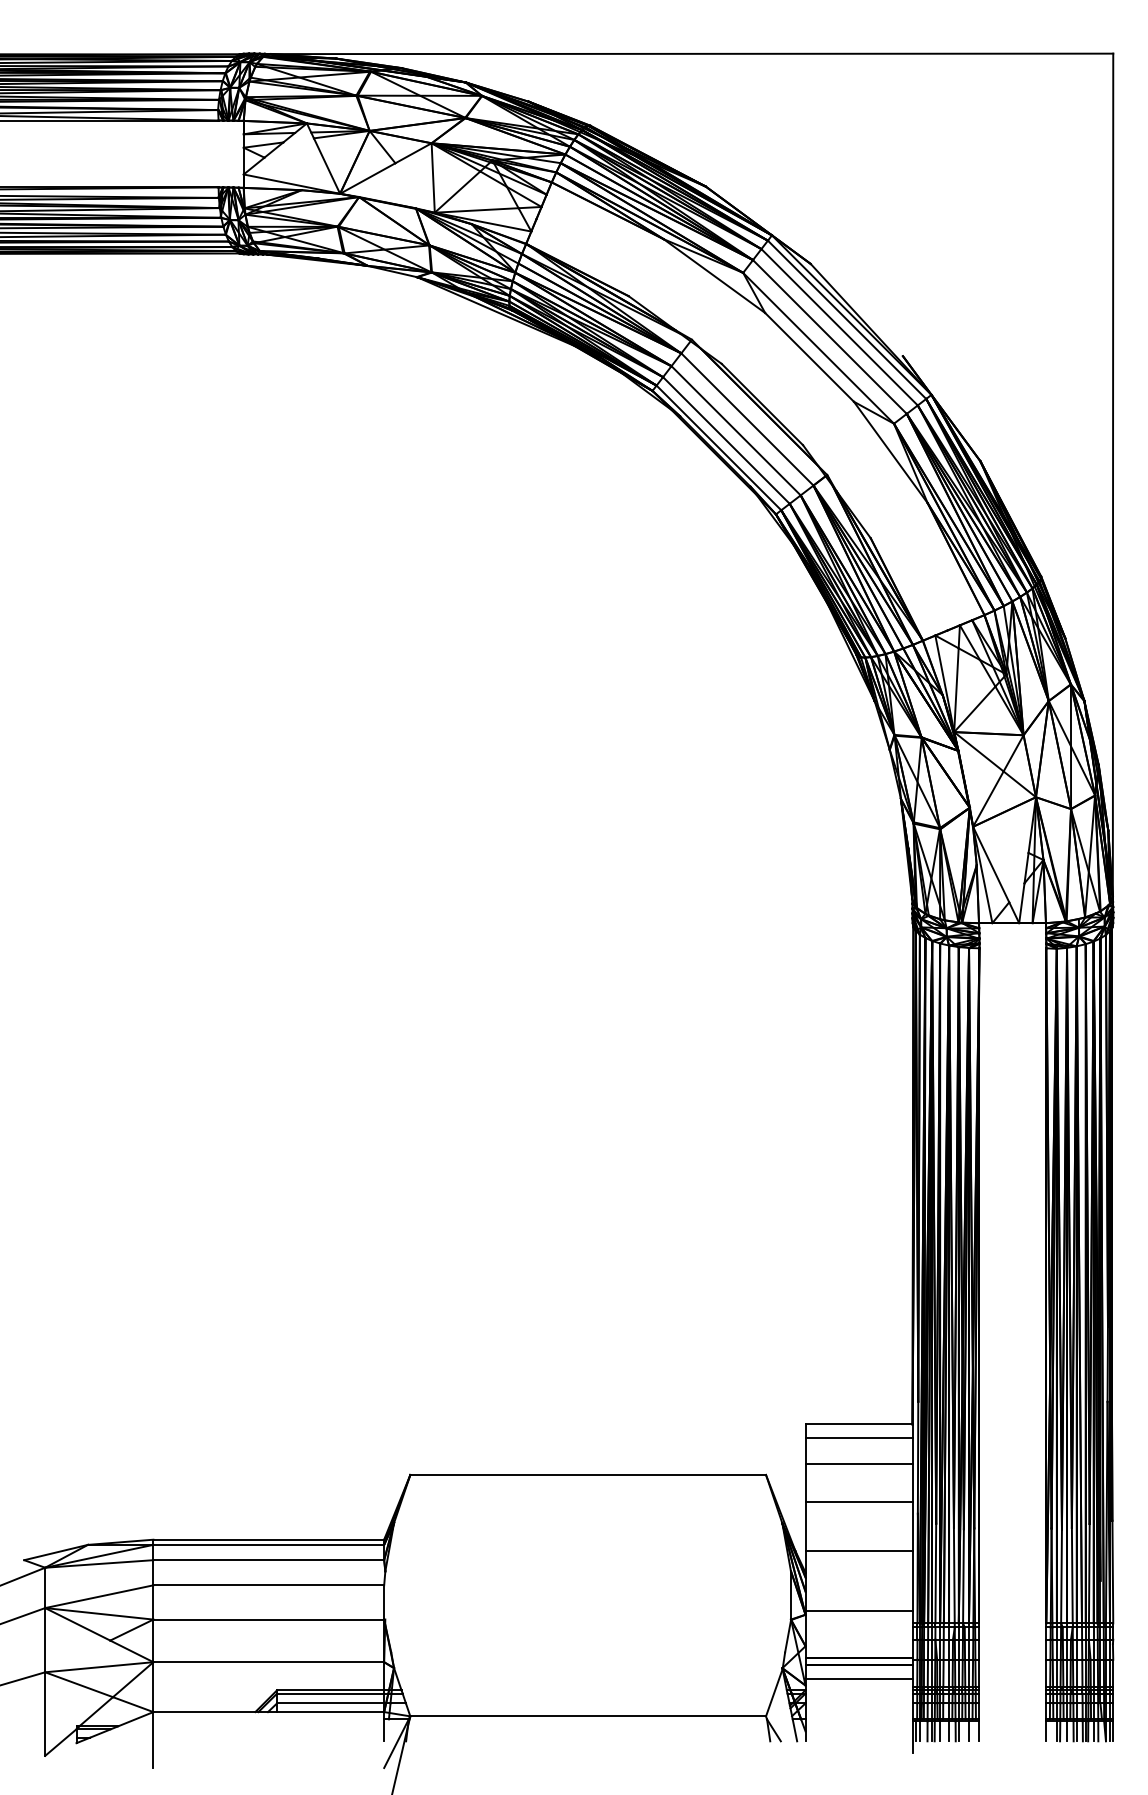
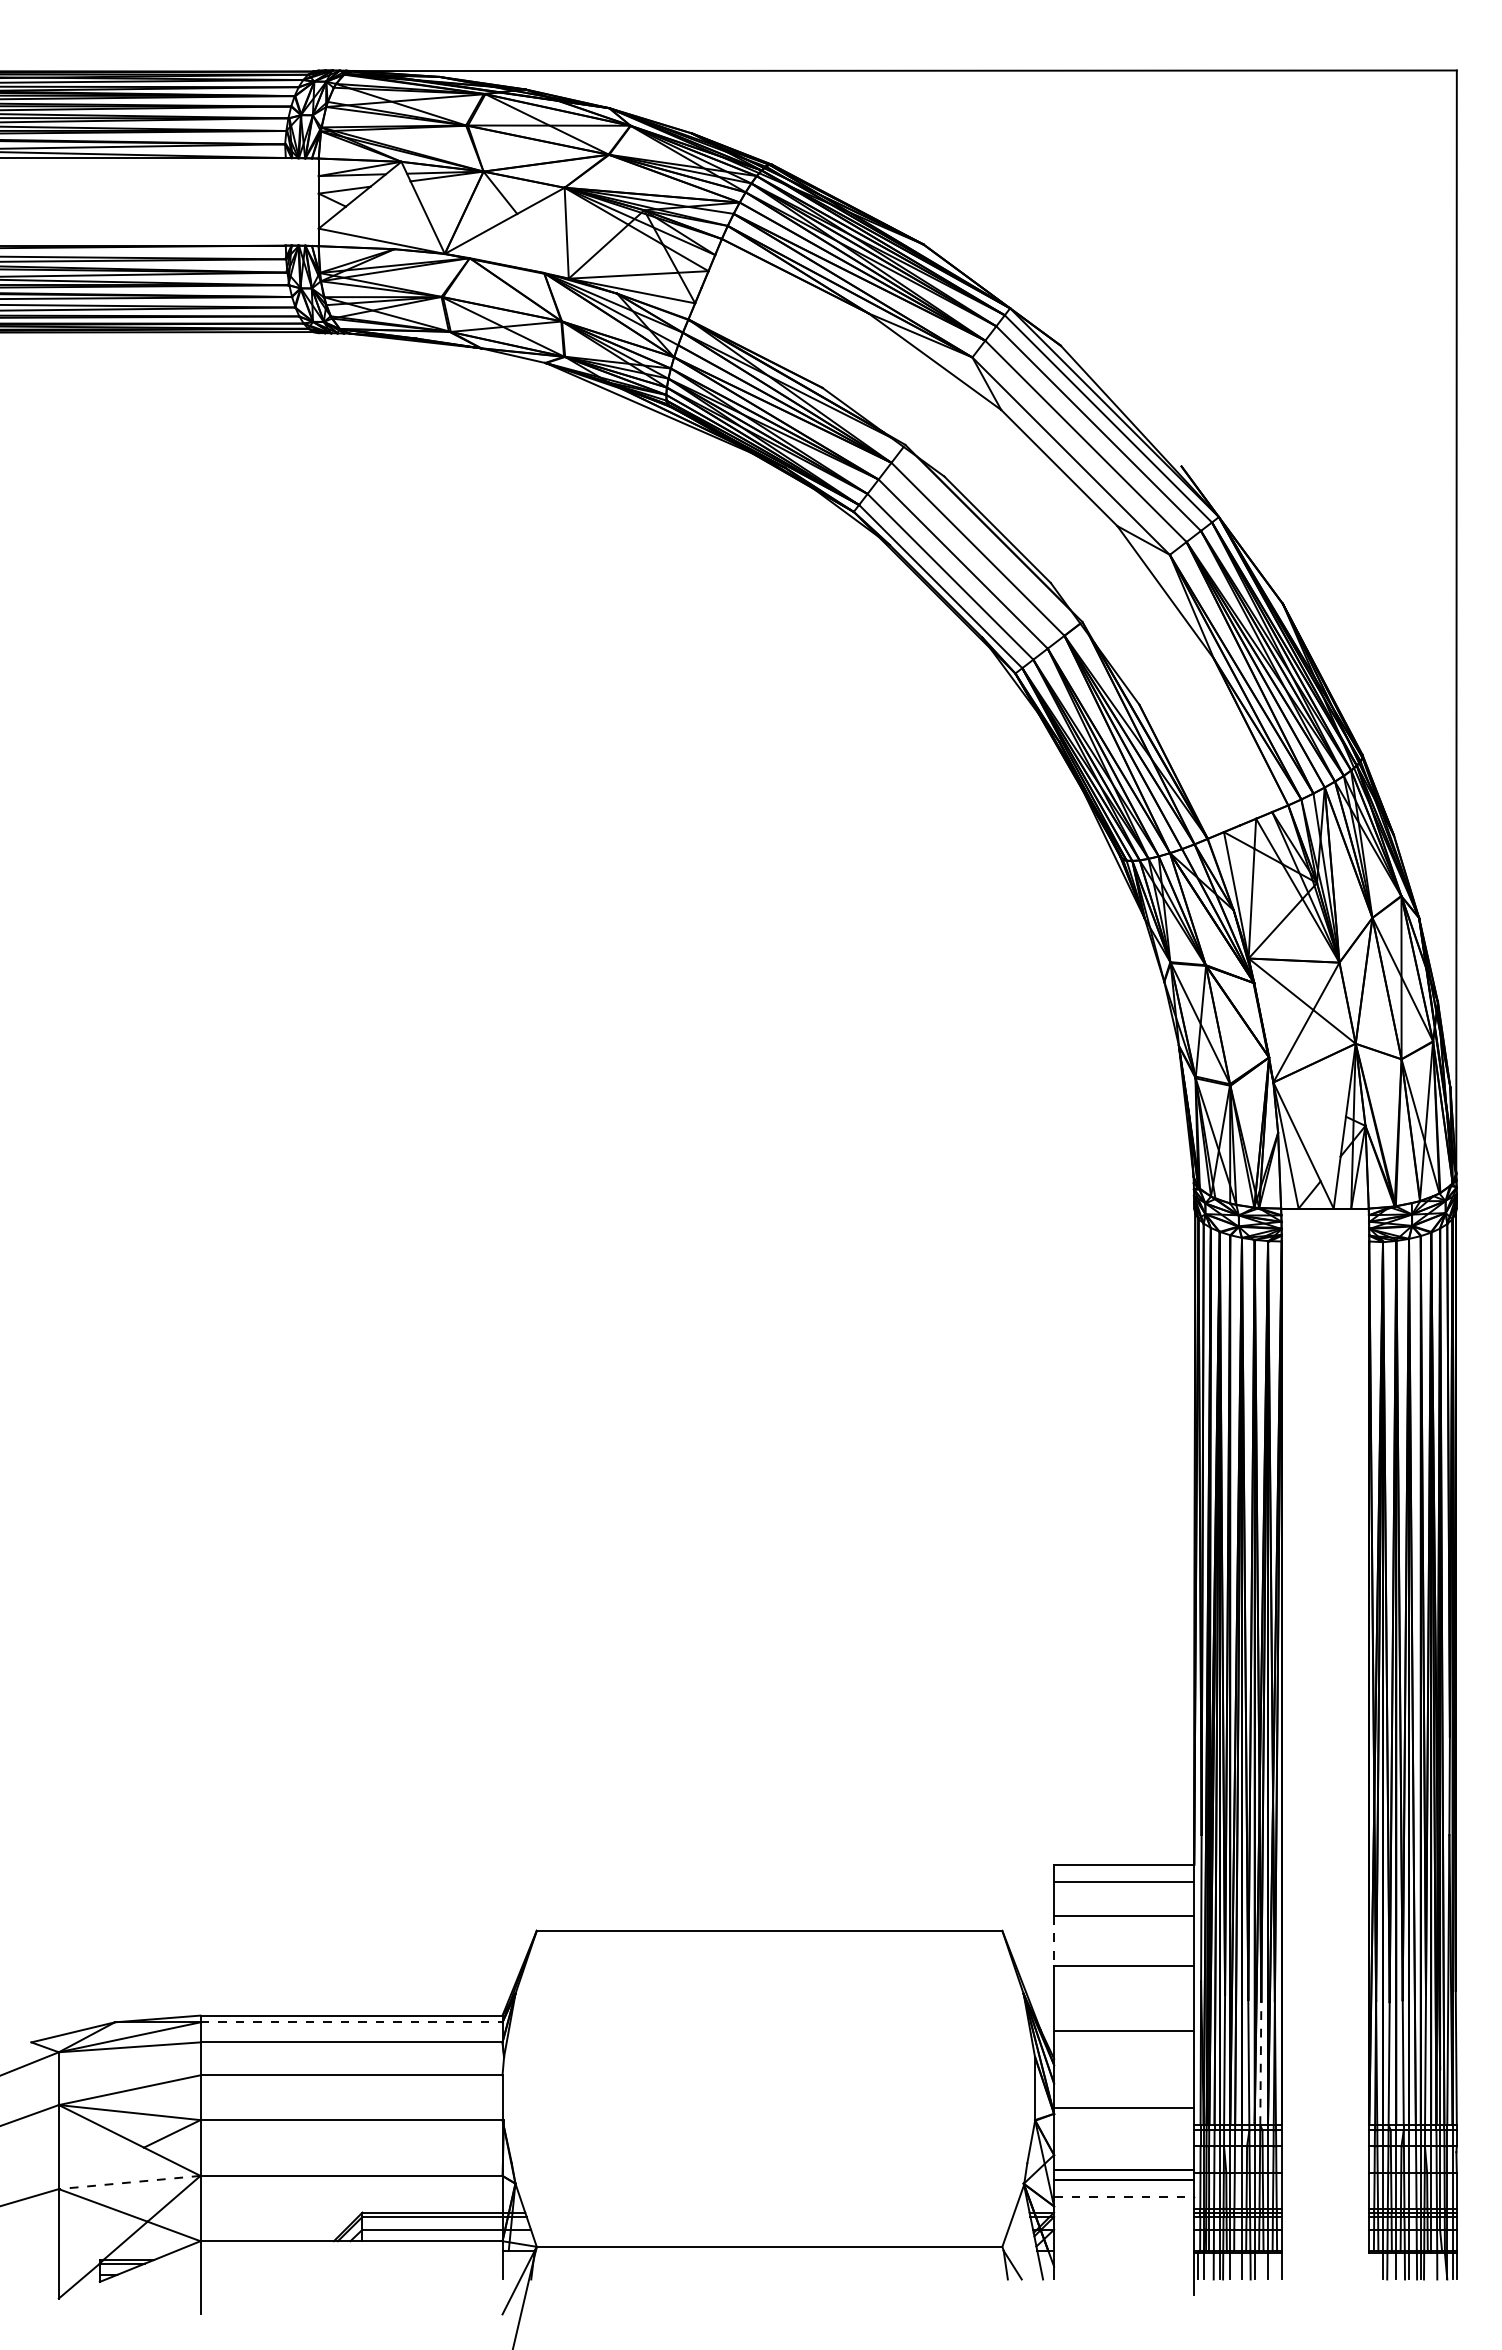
line: (805, 1482) -> (1054, 1940), solid -> dashed
line: (269, 1544) -> (352, 2022), solid -> dashed
line: (963, 1576) -> (1260, 2063), solid -> dashed
line: (99, 1667) -> (129, 2182), solid -> dashed
line: (859, 1678) -> (1124, 2197), solid -> dashed
line: (1046, 1731) -> (1369, 2266), removed
line: (1093, 1731) -> (1431, 2266), removed

